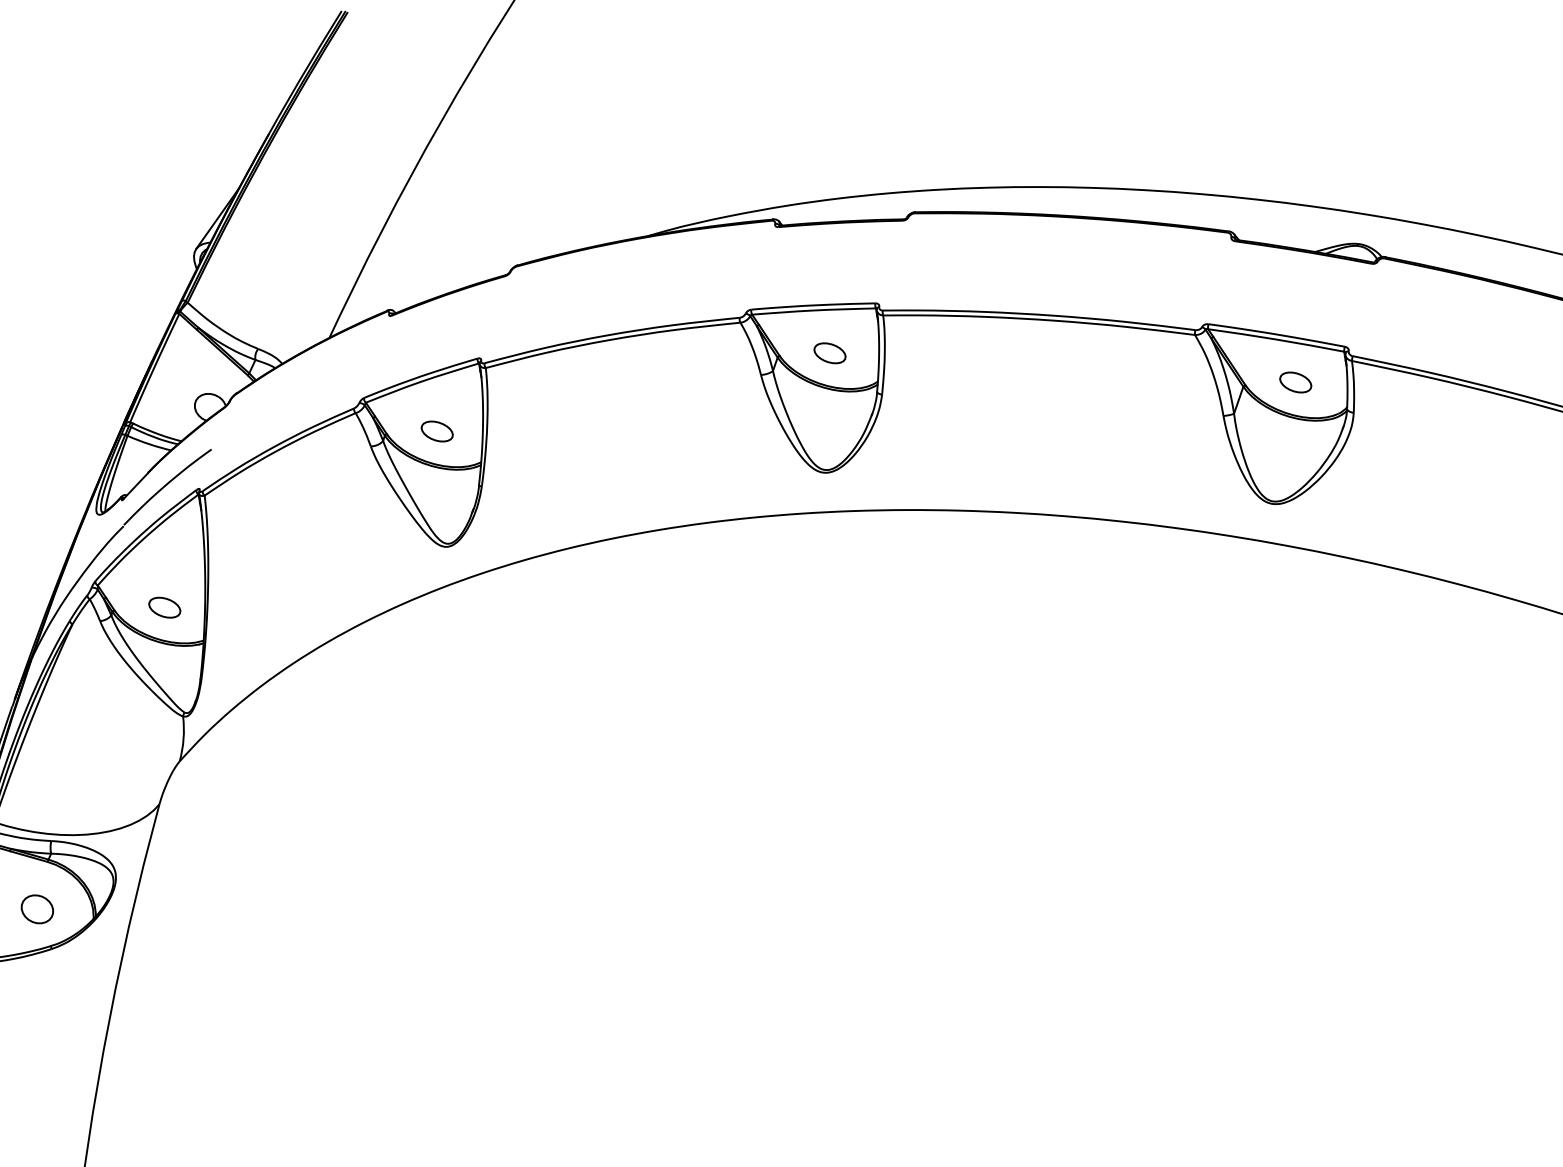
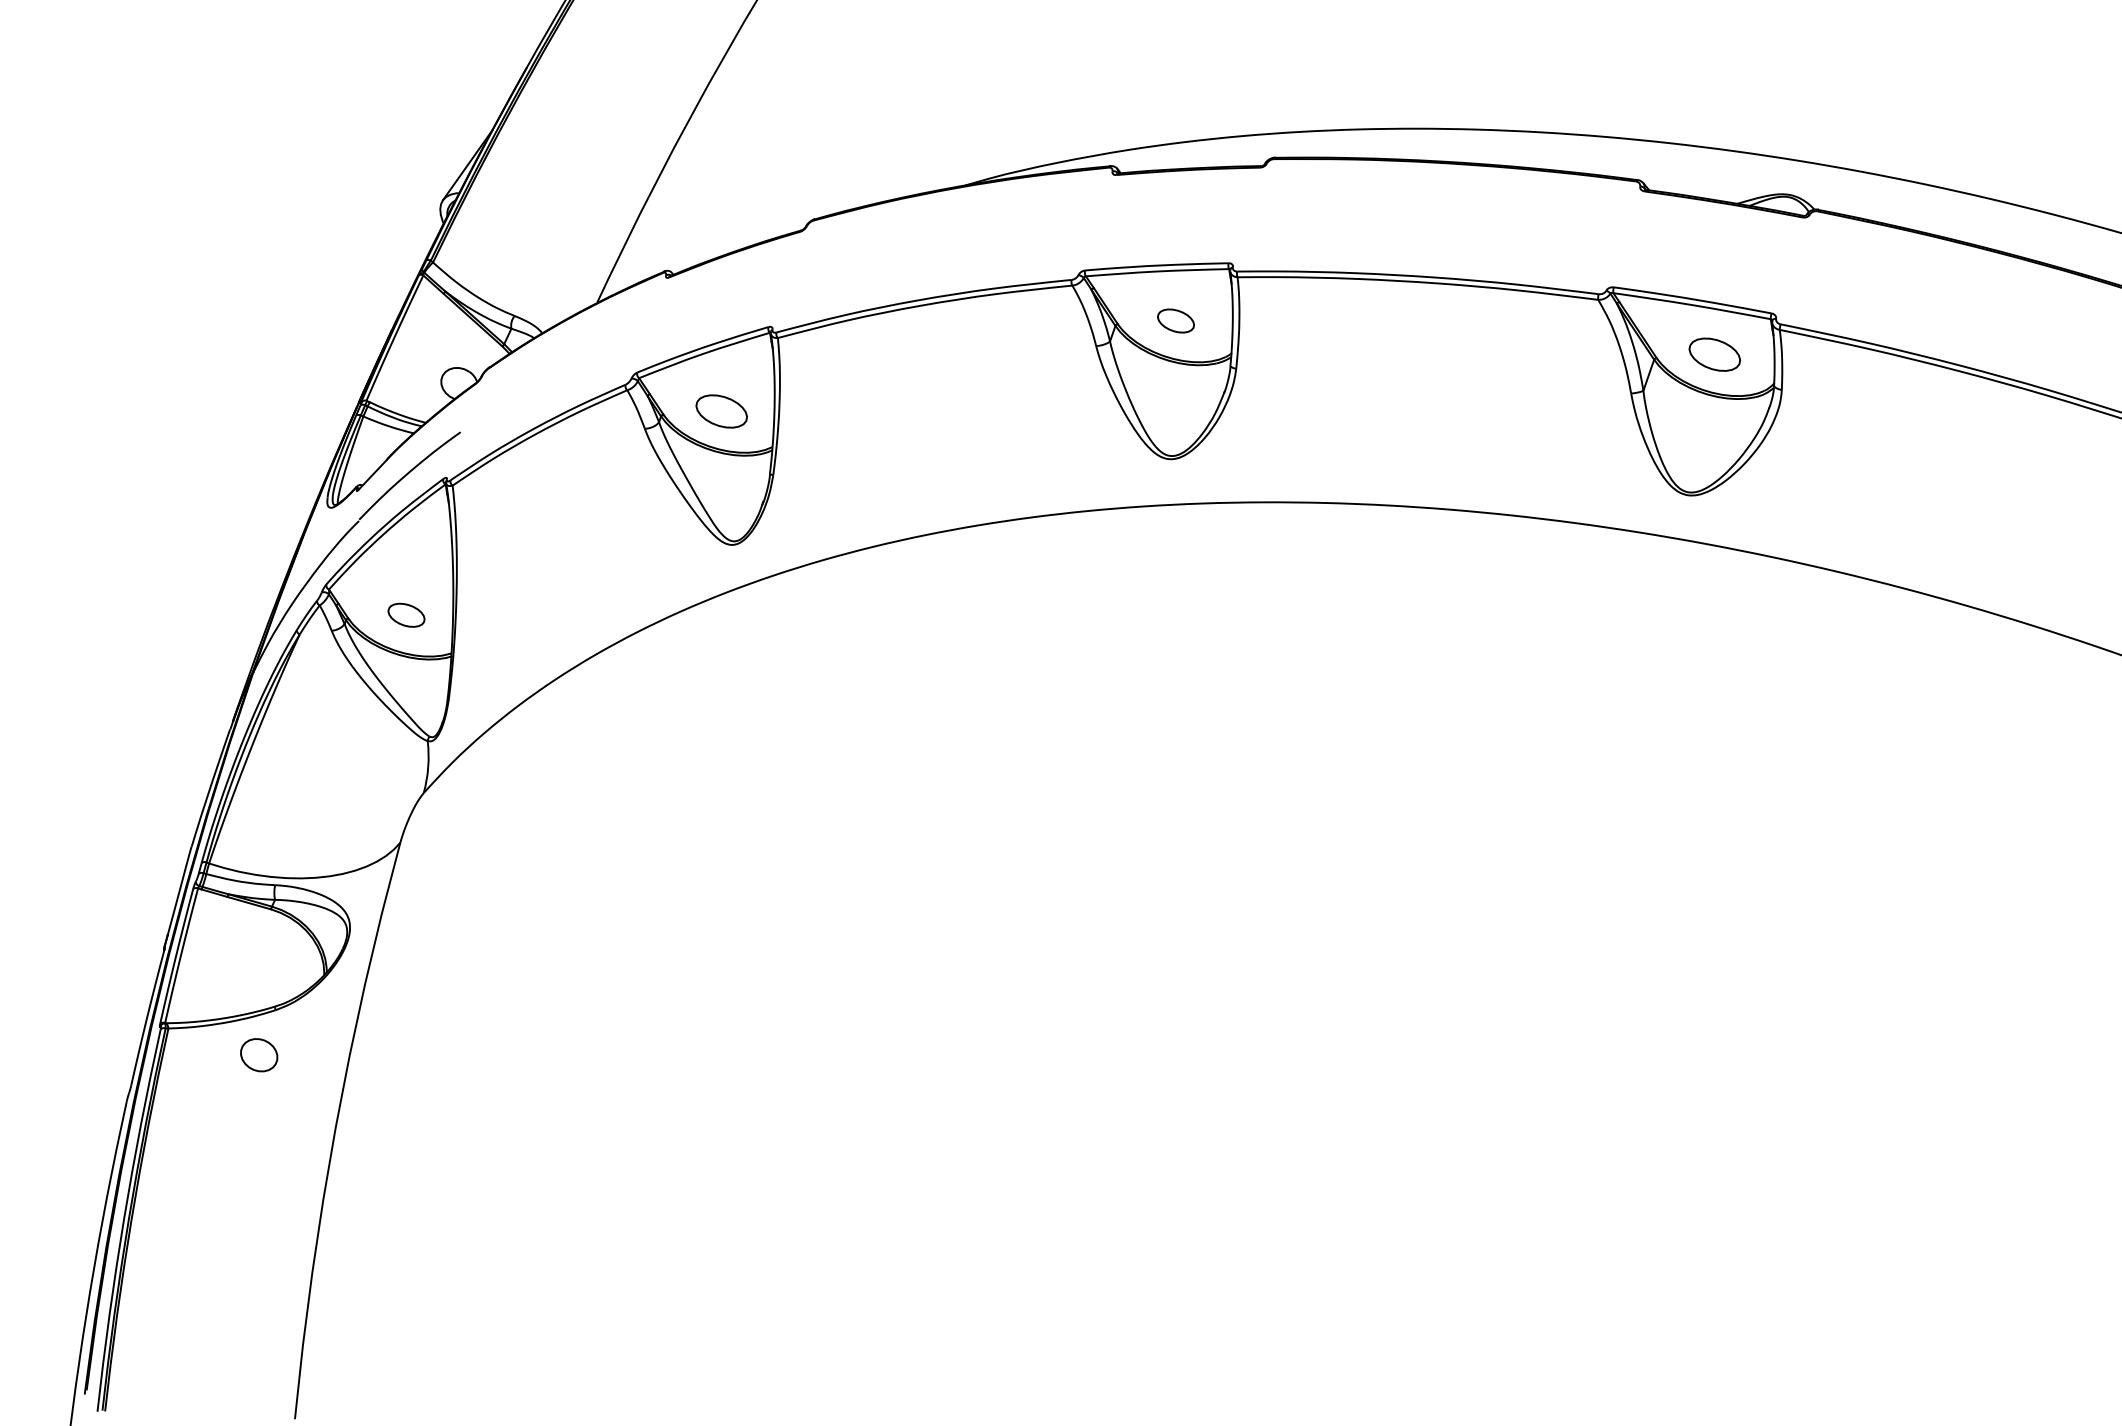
part: (1295, 382) -> (1714, 354), size x1.4
part: (437, 431) -> (721, 411), size x1.4
part: (37, 909) -> (259, 1055), moved

